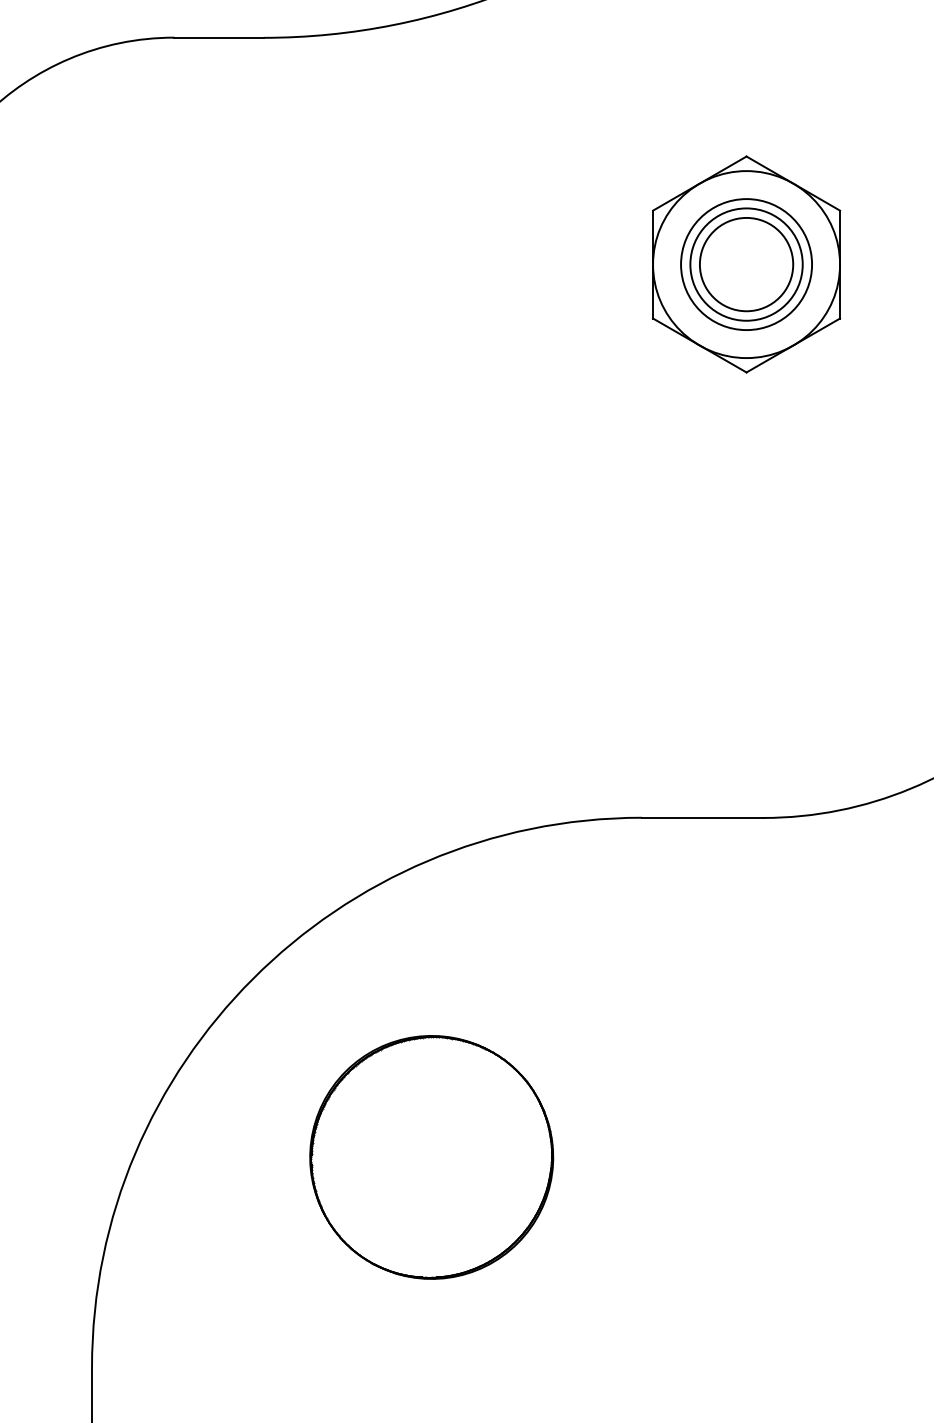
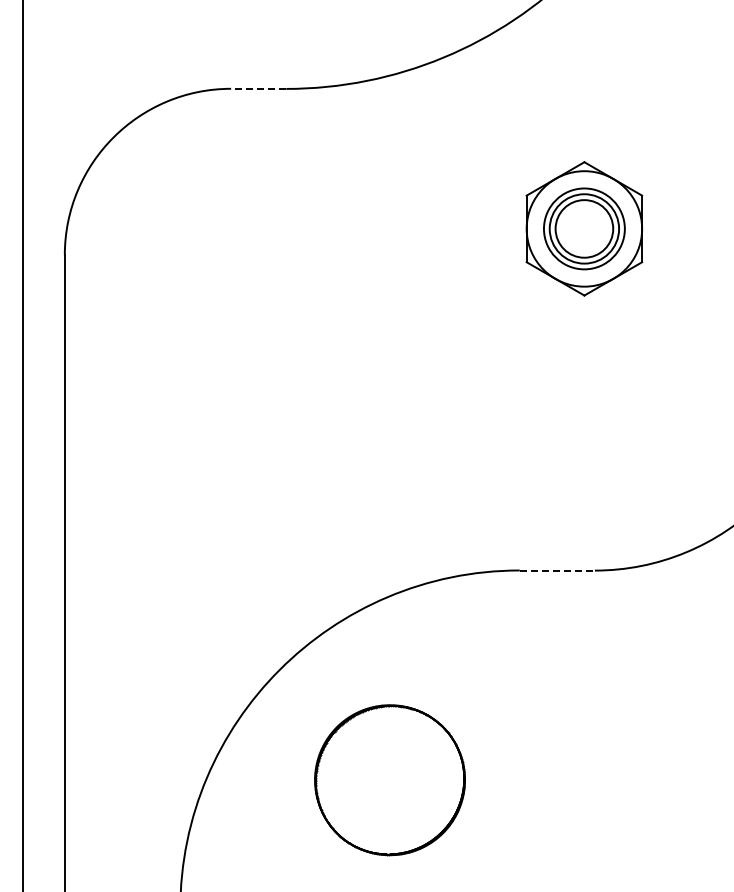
line: (218, 37) -> (258, 88), solid -> dashed
line: (702, 817) -> (557, 570), solid -> dashed

